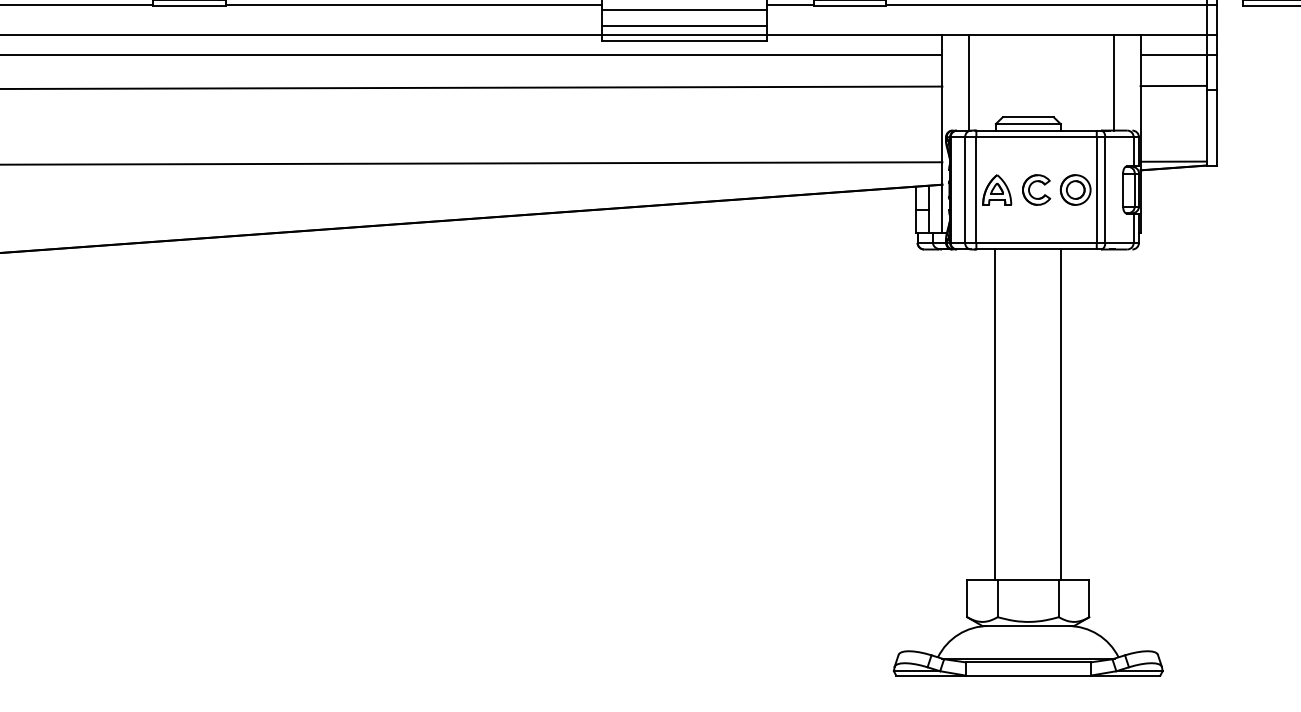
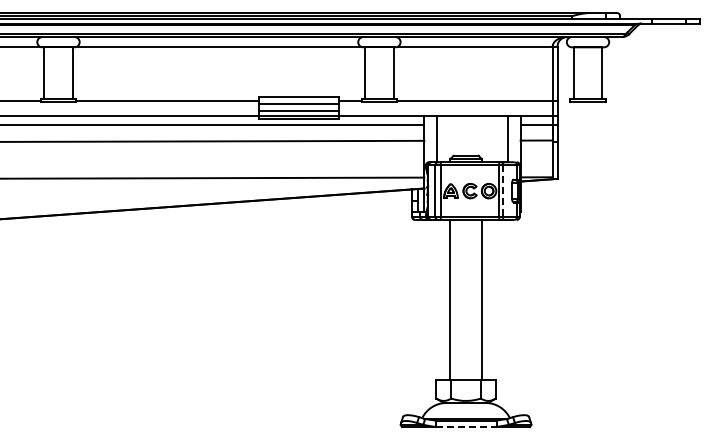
line: (1105, 190) -> (503, 191), solid -> dashed
line: (1029, 674) -> (466, 426), solid -> dashed

